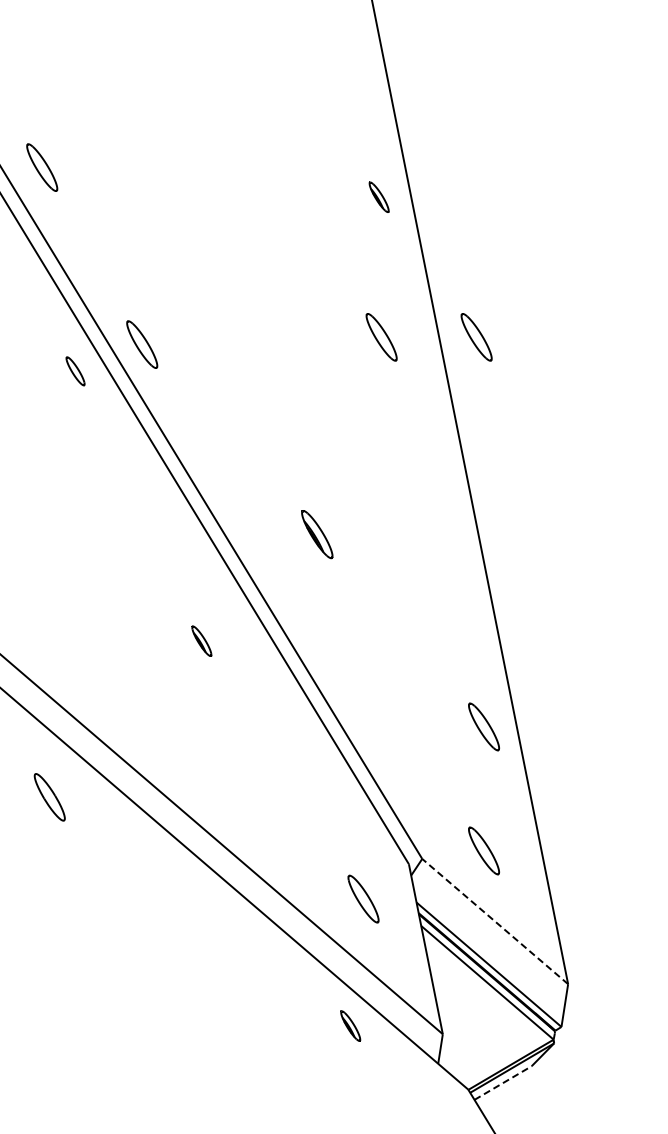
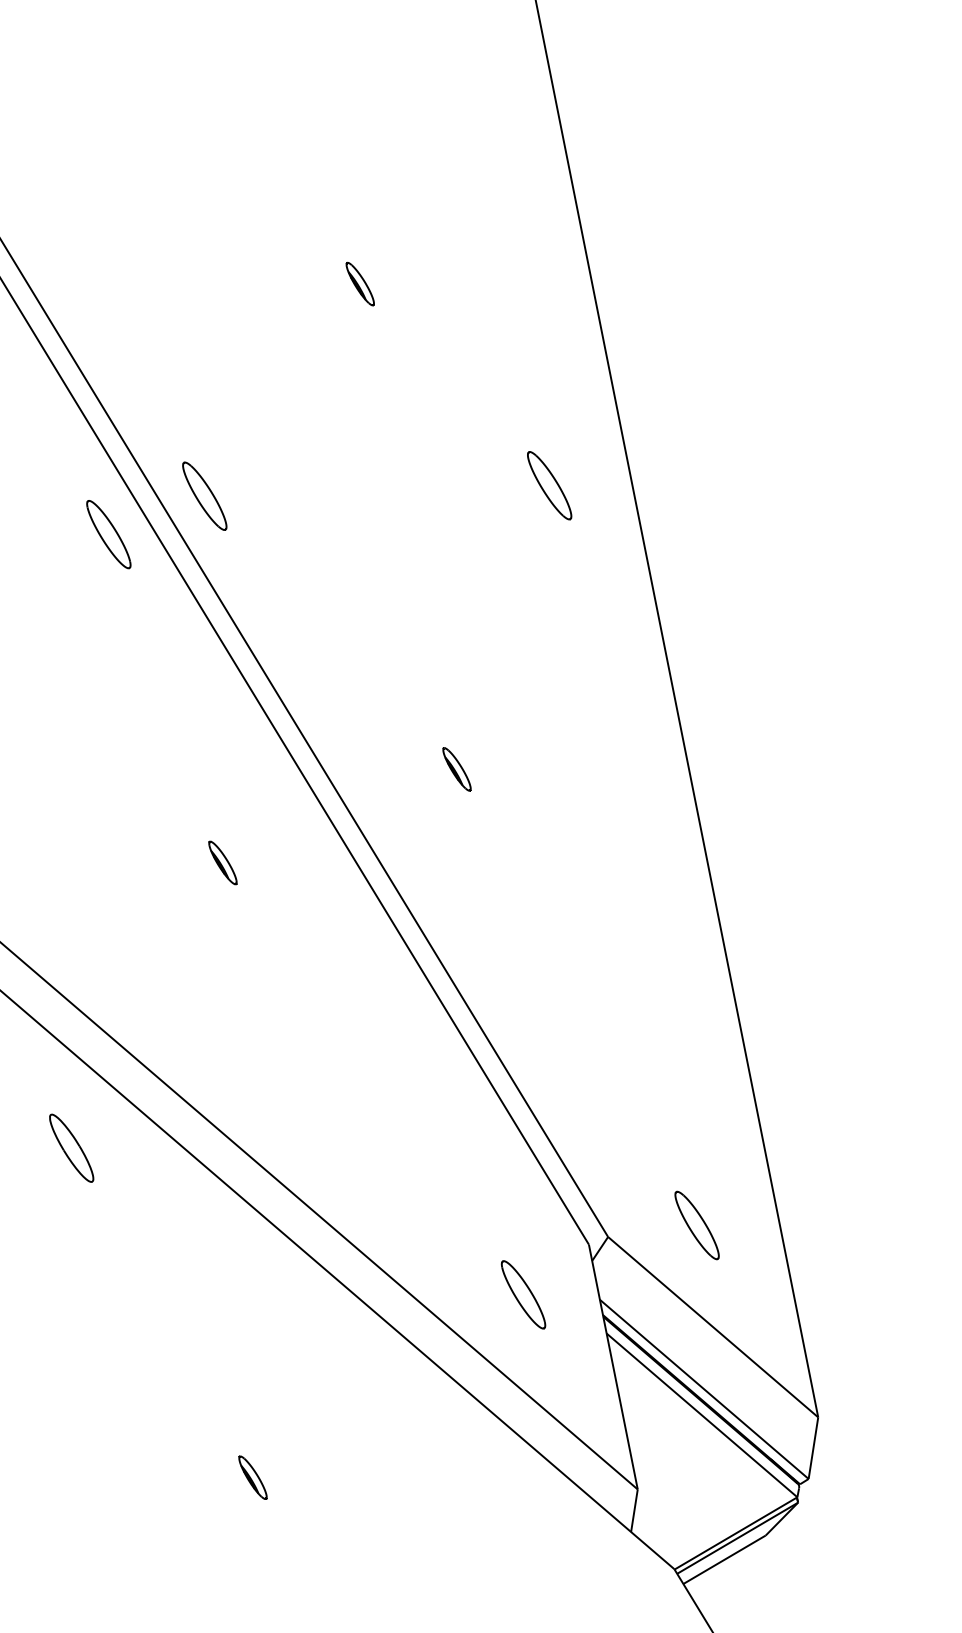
part: (42, 167) -> (61, 241), removed
part: (378, 196) -> (359, 282), moved
part: (476, 337) -> (686, 485), removed
part: (75, 371) -> (108, 534), size x1.67
part: (317, 533) -> (457, 768), size x0.62
part: (201, 640) -> (222, 861), moved
part: (483, 726) -> (696, 1046), removed
line: (494, 921) -> (712, 1327), dashed -> solid
part: (350, 1025) -> (252, 1476), moved
line: (503, 1082) -> (725, 1558), dashed -> solid

